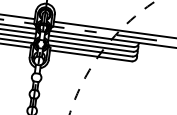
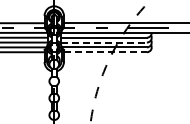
line: (91, 46) -> (104, 42), solid -> dashed
line: (90, 56) -> (105, 52), solid -> dashed

